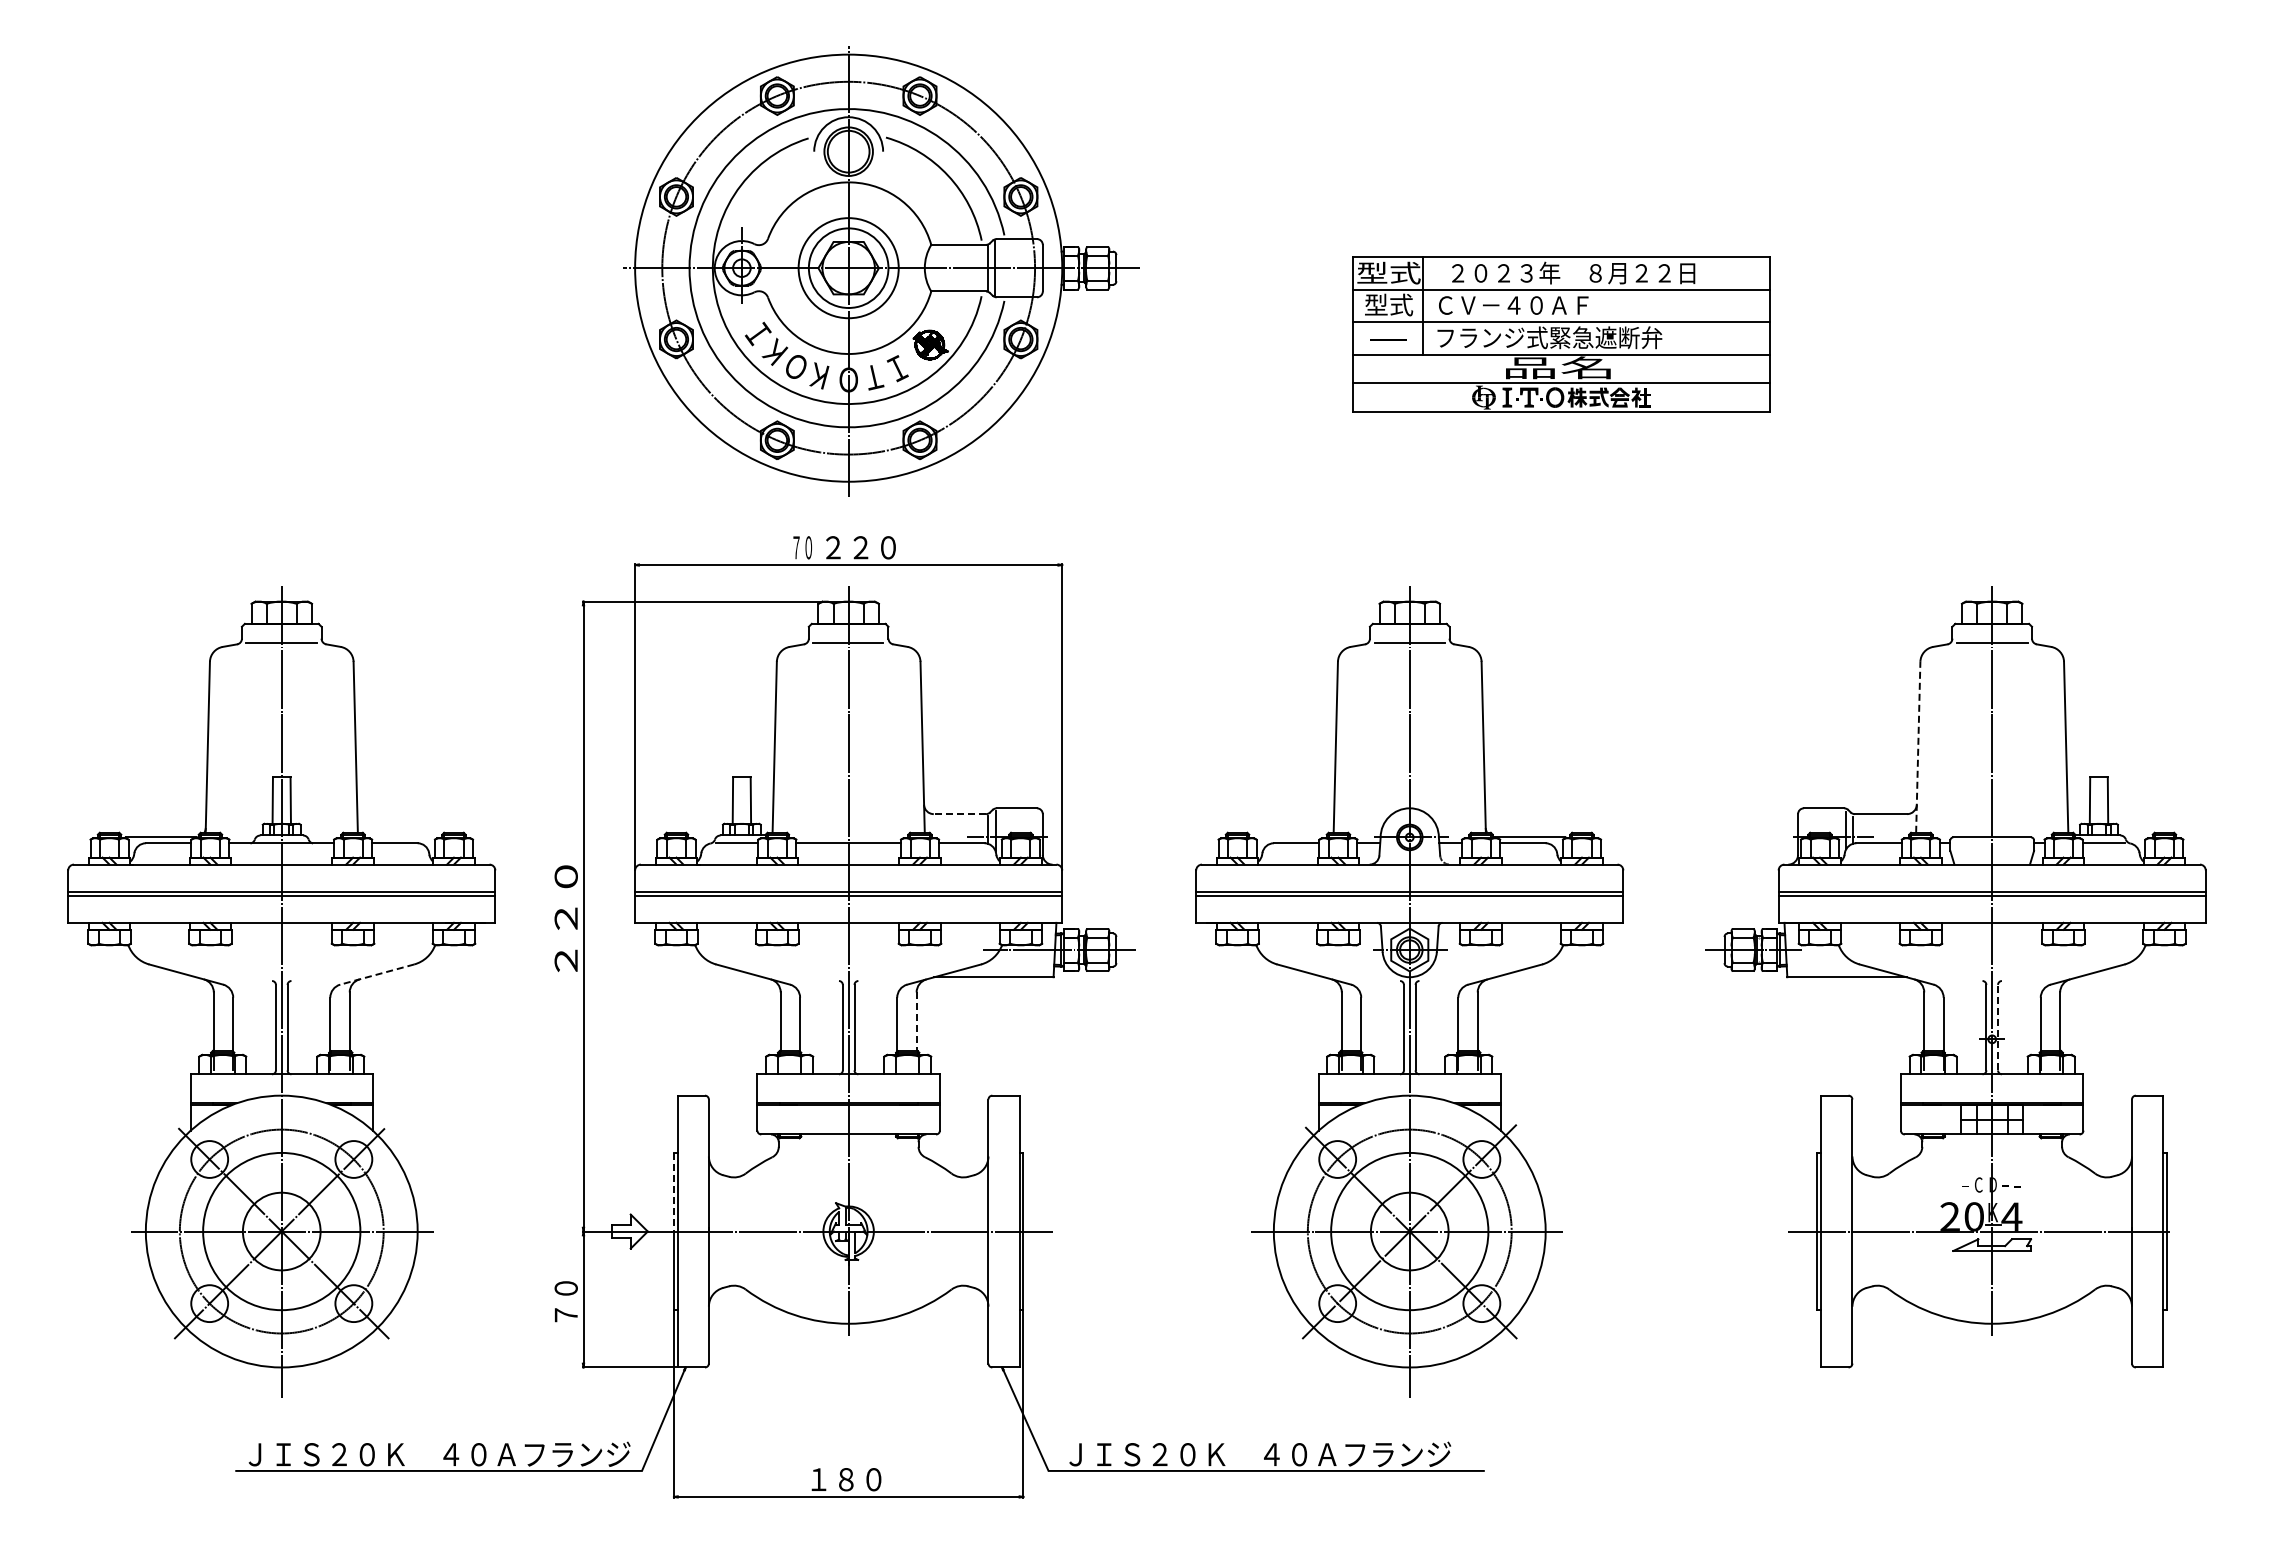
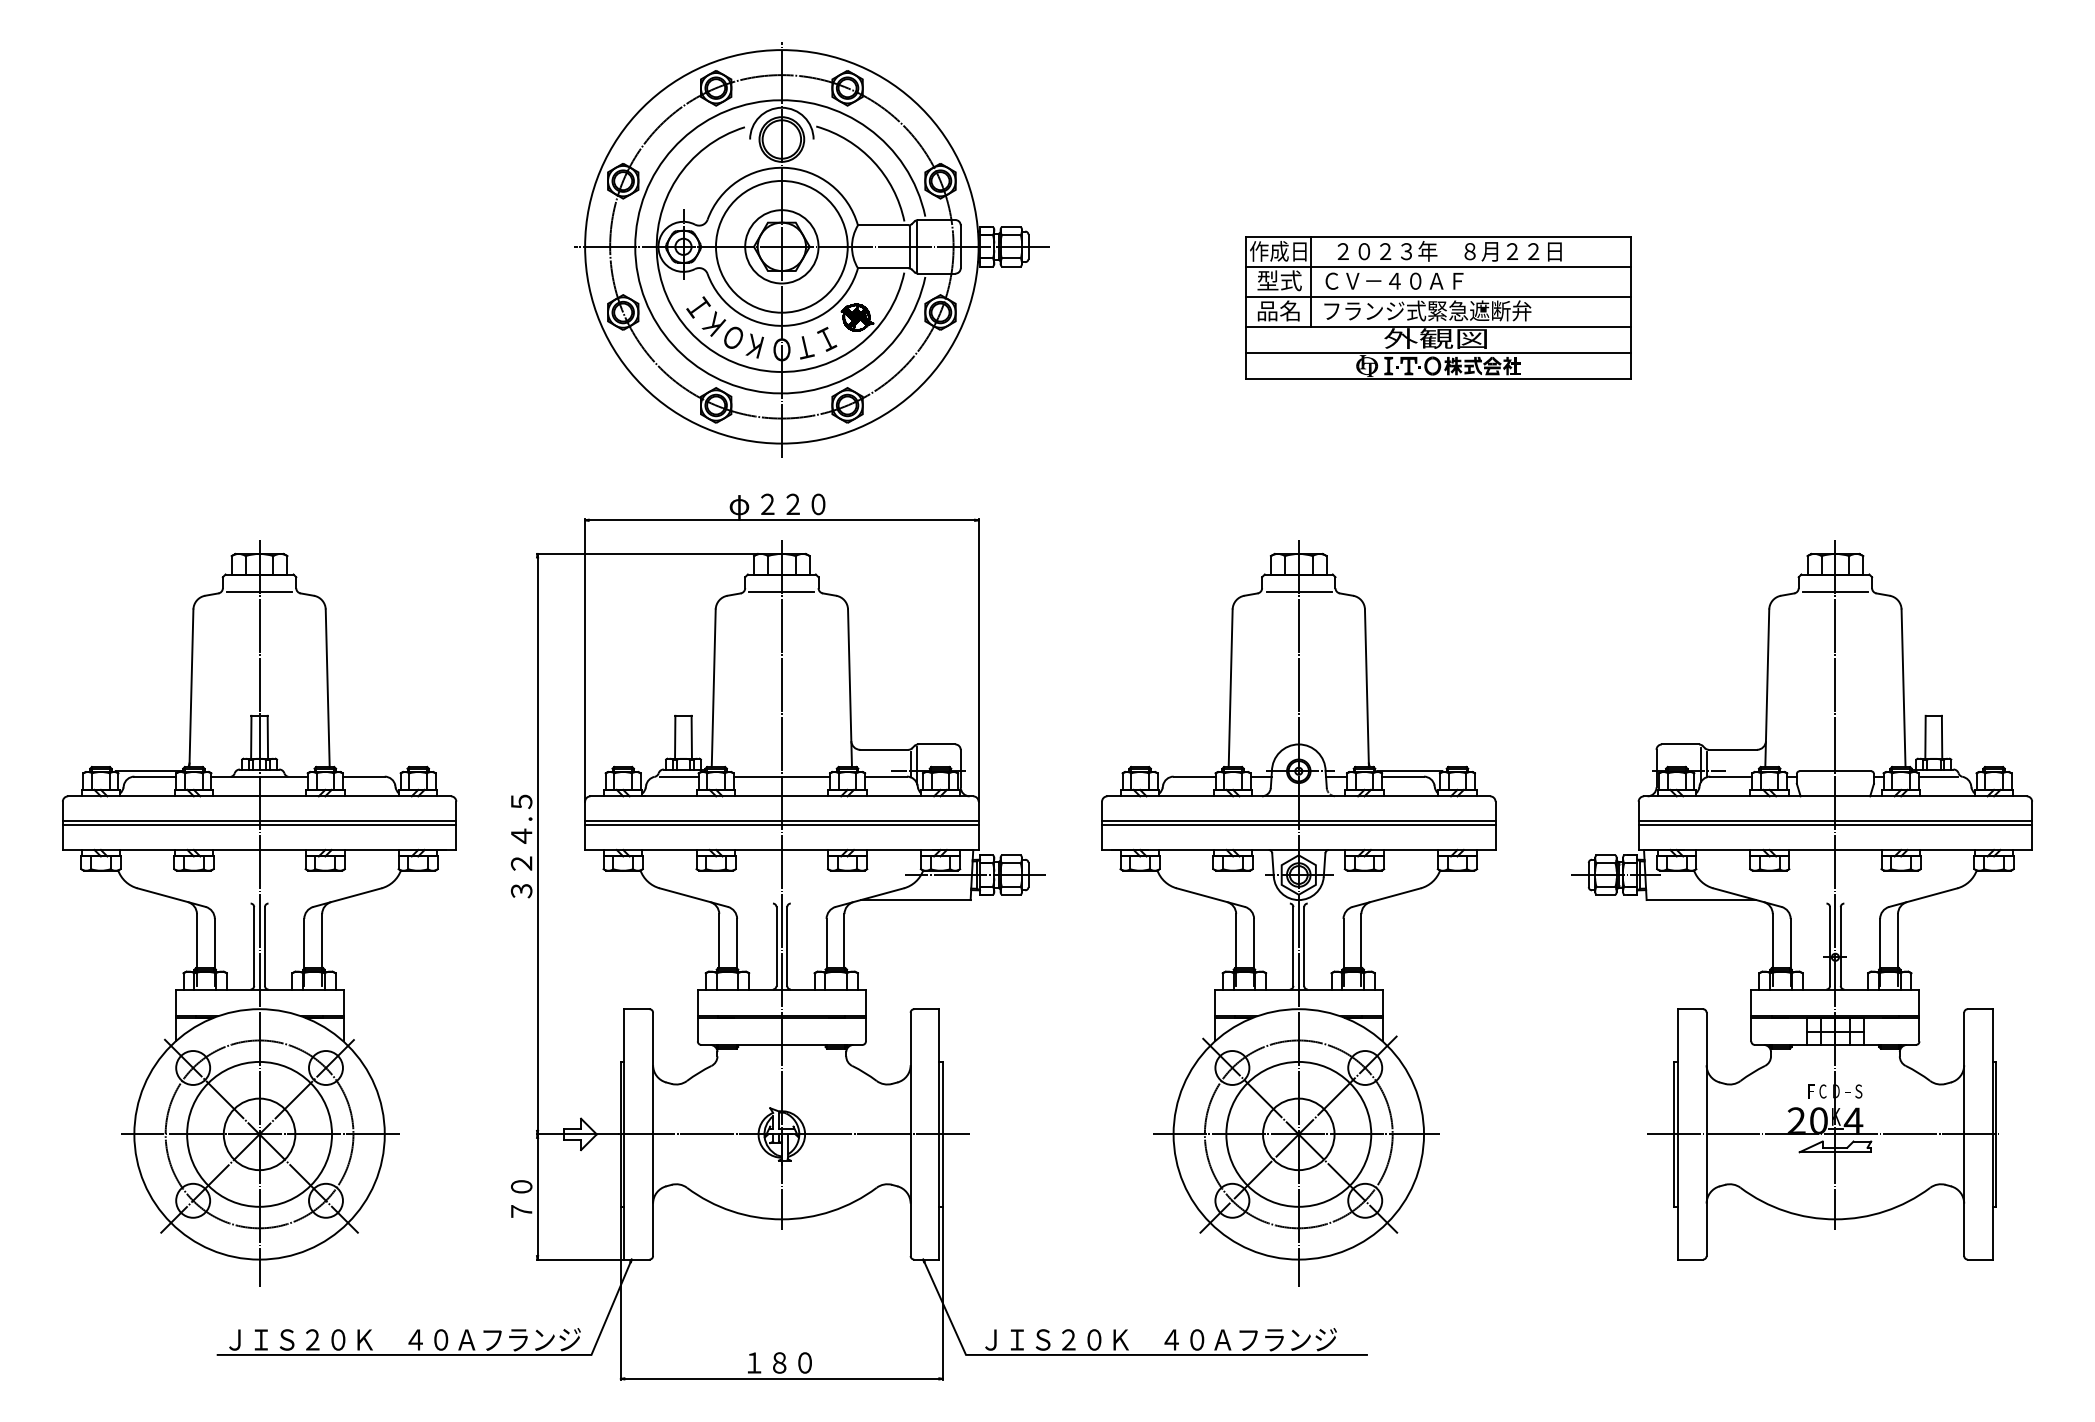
circle: (848, 267) -> (781, 246), size x1.43
text: (1388, 272) -> (1279, 250), 型式 -> 作成日
text: (1387, 337) -> (1278, 310), - -> 品名
text: (1557, 367) -> (1434, 338), 品名 -> 外観図
text: (802, 549) -> (739, 506), ７０ -> φ
line: (1918, 747) -> (1767, 688), dashed -> solid
line: (959, 814) -> (883, 750), dashed -> solid
text: (565, 919) -> (520, 846), ２２０ -> ３２４.５
line: (376, 974) -> (346, 897), dashed -> solid
line: (916, 1022) -> (844, 941), dashed -> solid
line: (1998, 1027) -> (1841, 946), dashed -> solid
text: (1965, 1184) -> (1810, 1091), - -> F
text: (2017, 1184) -> (1858, 1091), - -> S
line: (673, 1192) -> (620, 1098), dashed -> solid

